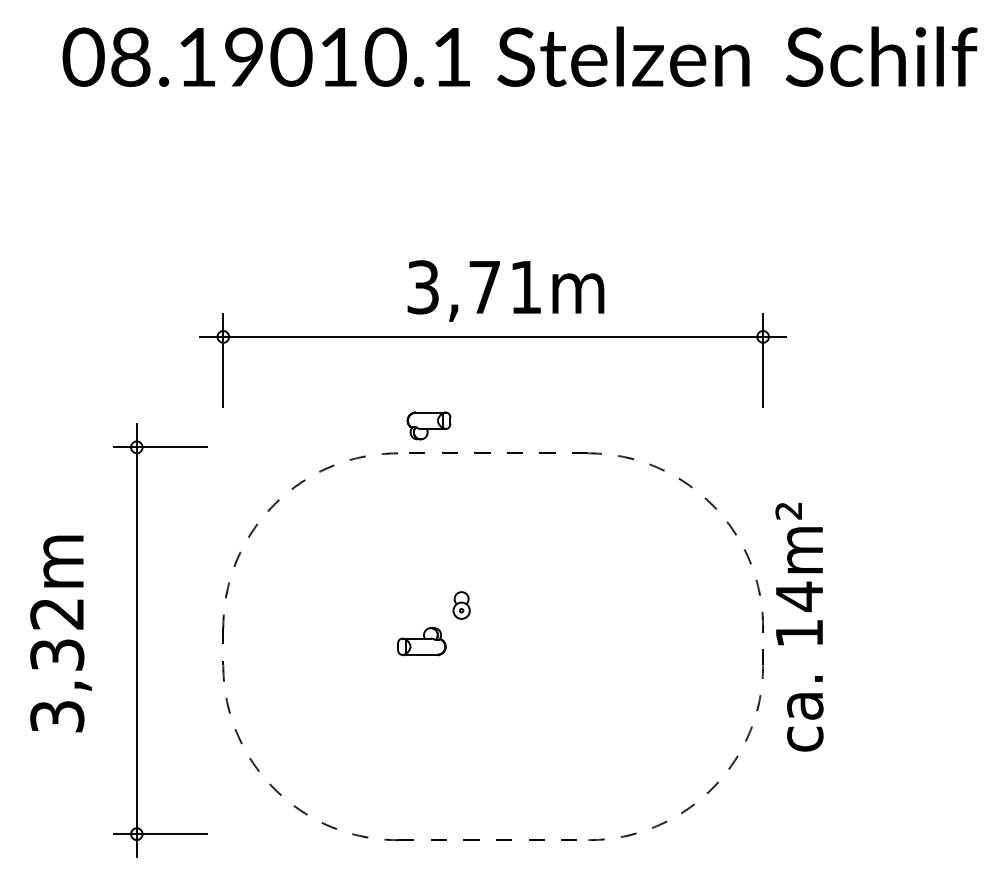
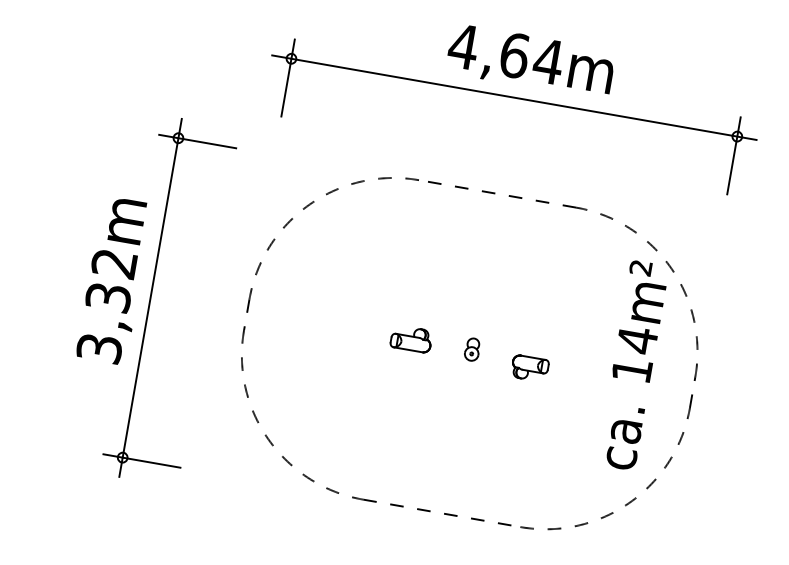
text: (474, 287) -> (506, 54), 3,71m -> 4,64m
part: (428, 425) -> (529, 368), moved
part: (461, 605) -> (472, 349), moved
text: (799, 627) -> (632, 365), moved
part: (137, 640) -> (151, 297), moved

